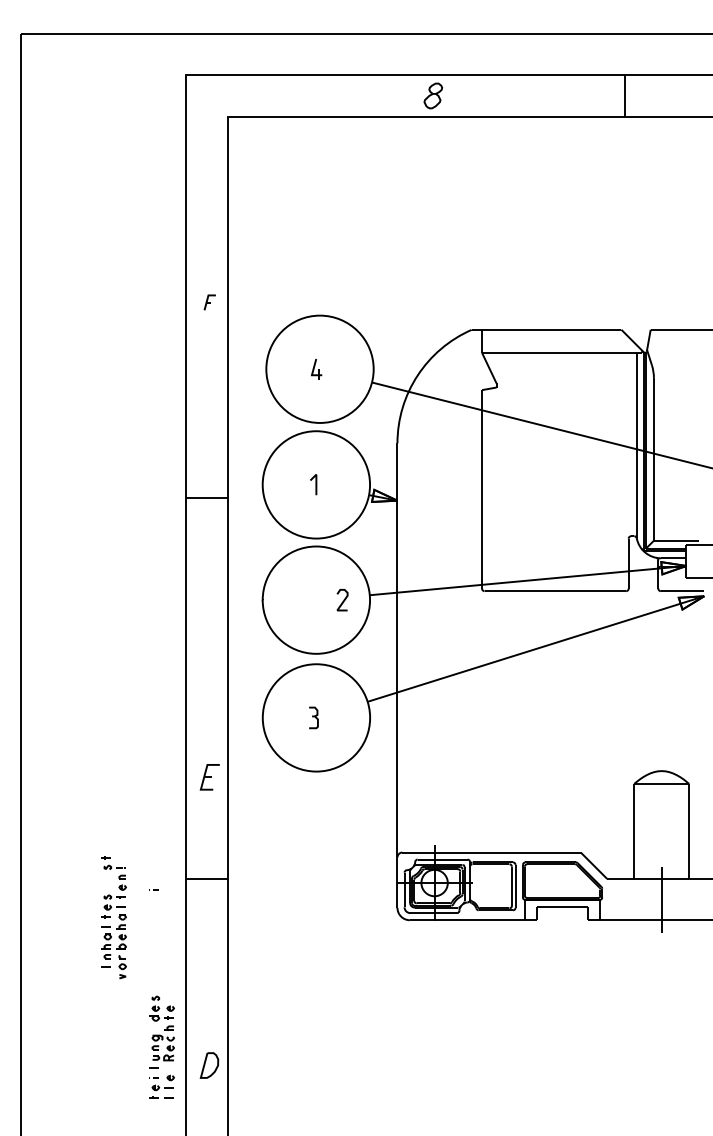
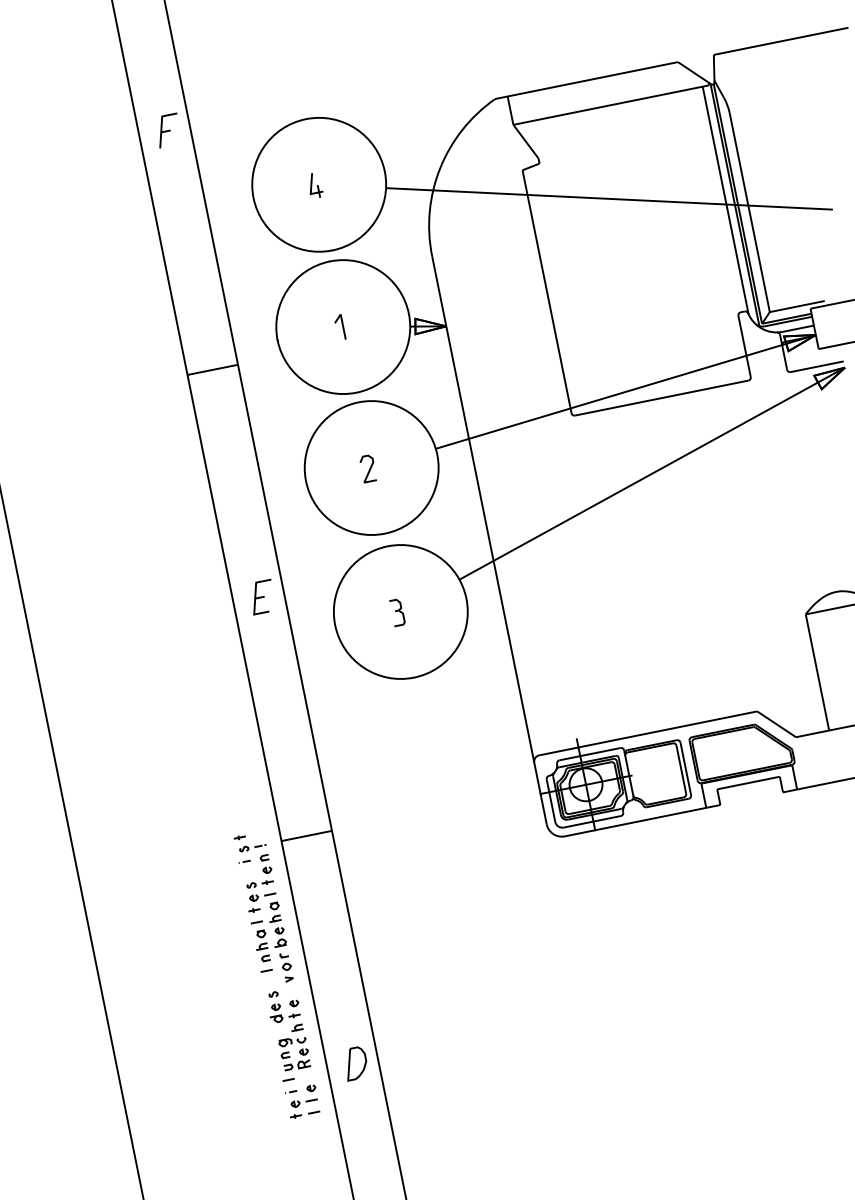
part: (209, 302) -> (167, 130), size x1.67
curve: (343, 600) -> (369, 468), moved
part: (209, 777) -> (261, 597), moved
part: (113, 917) -> (263, 908), moved

